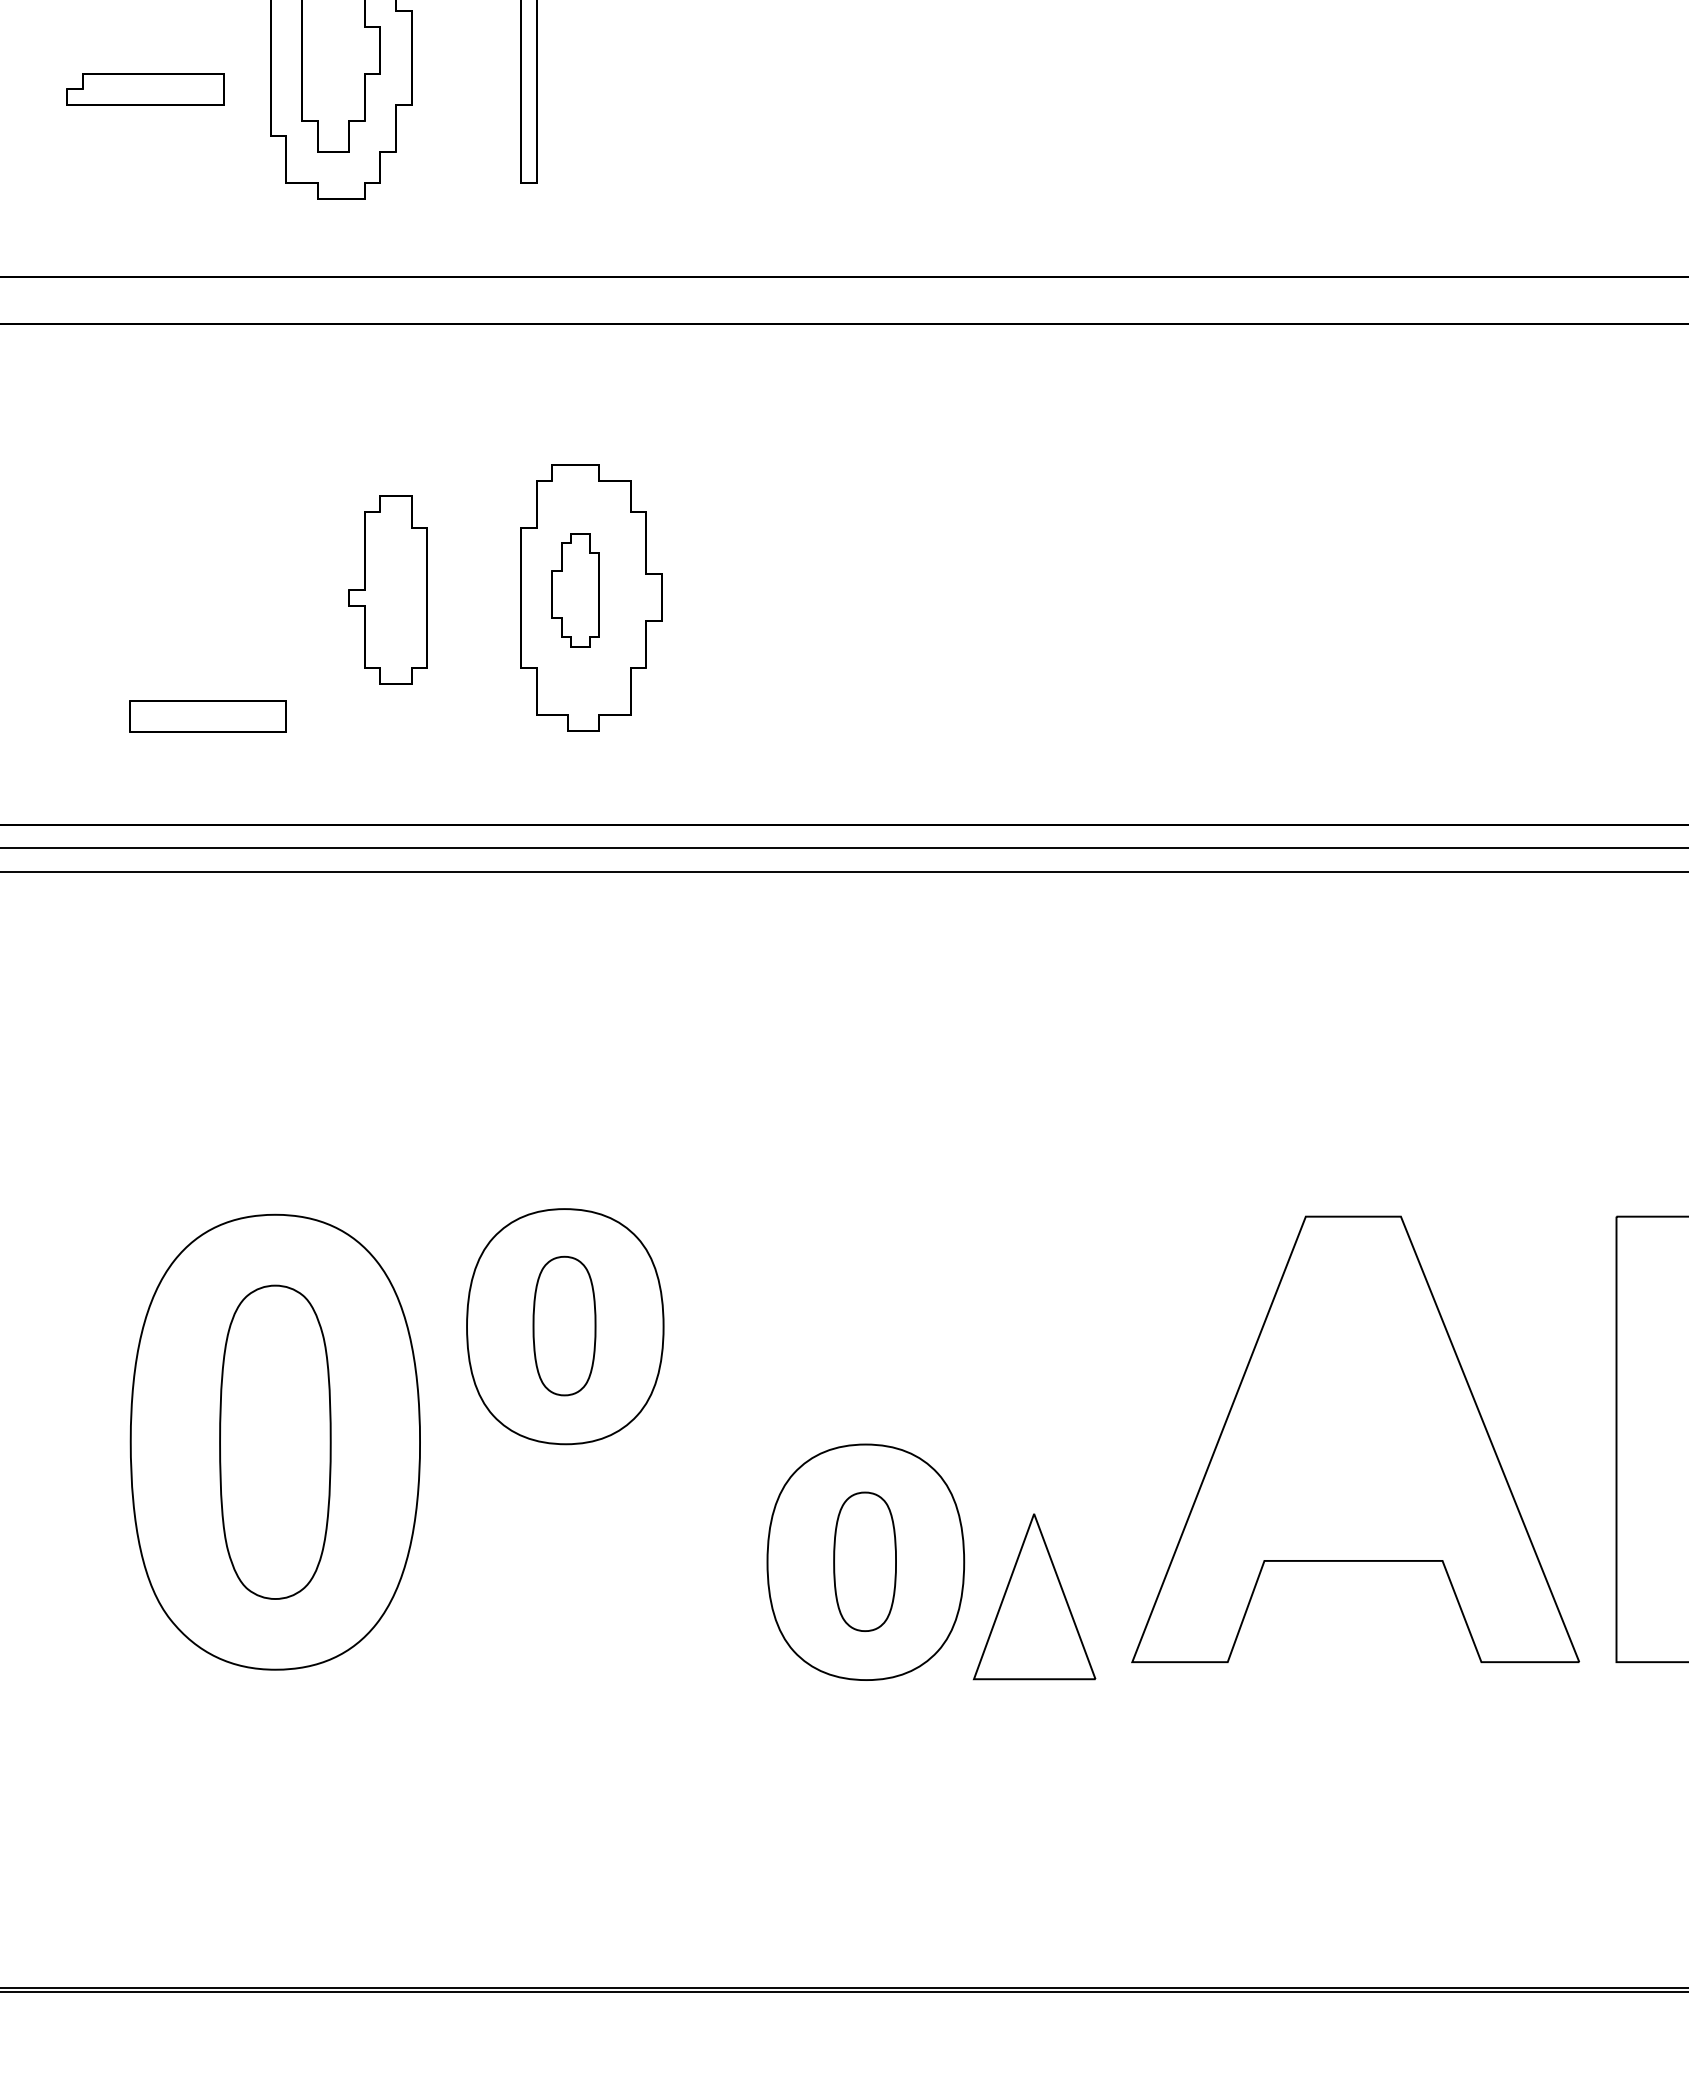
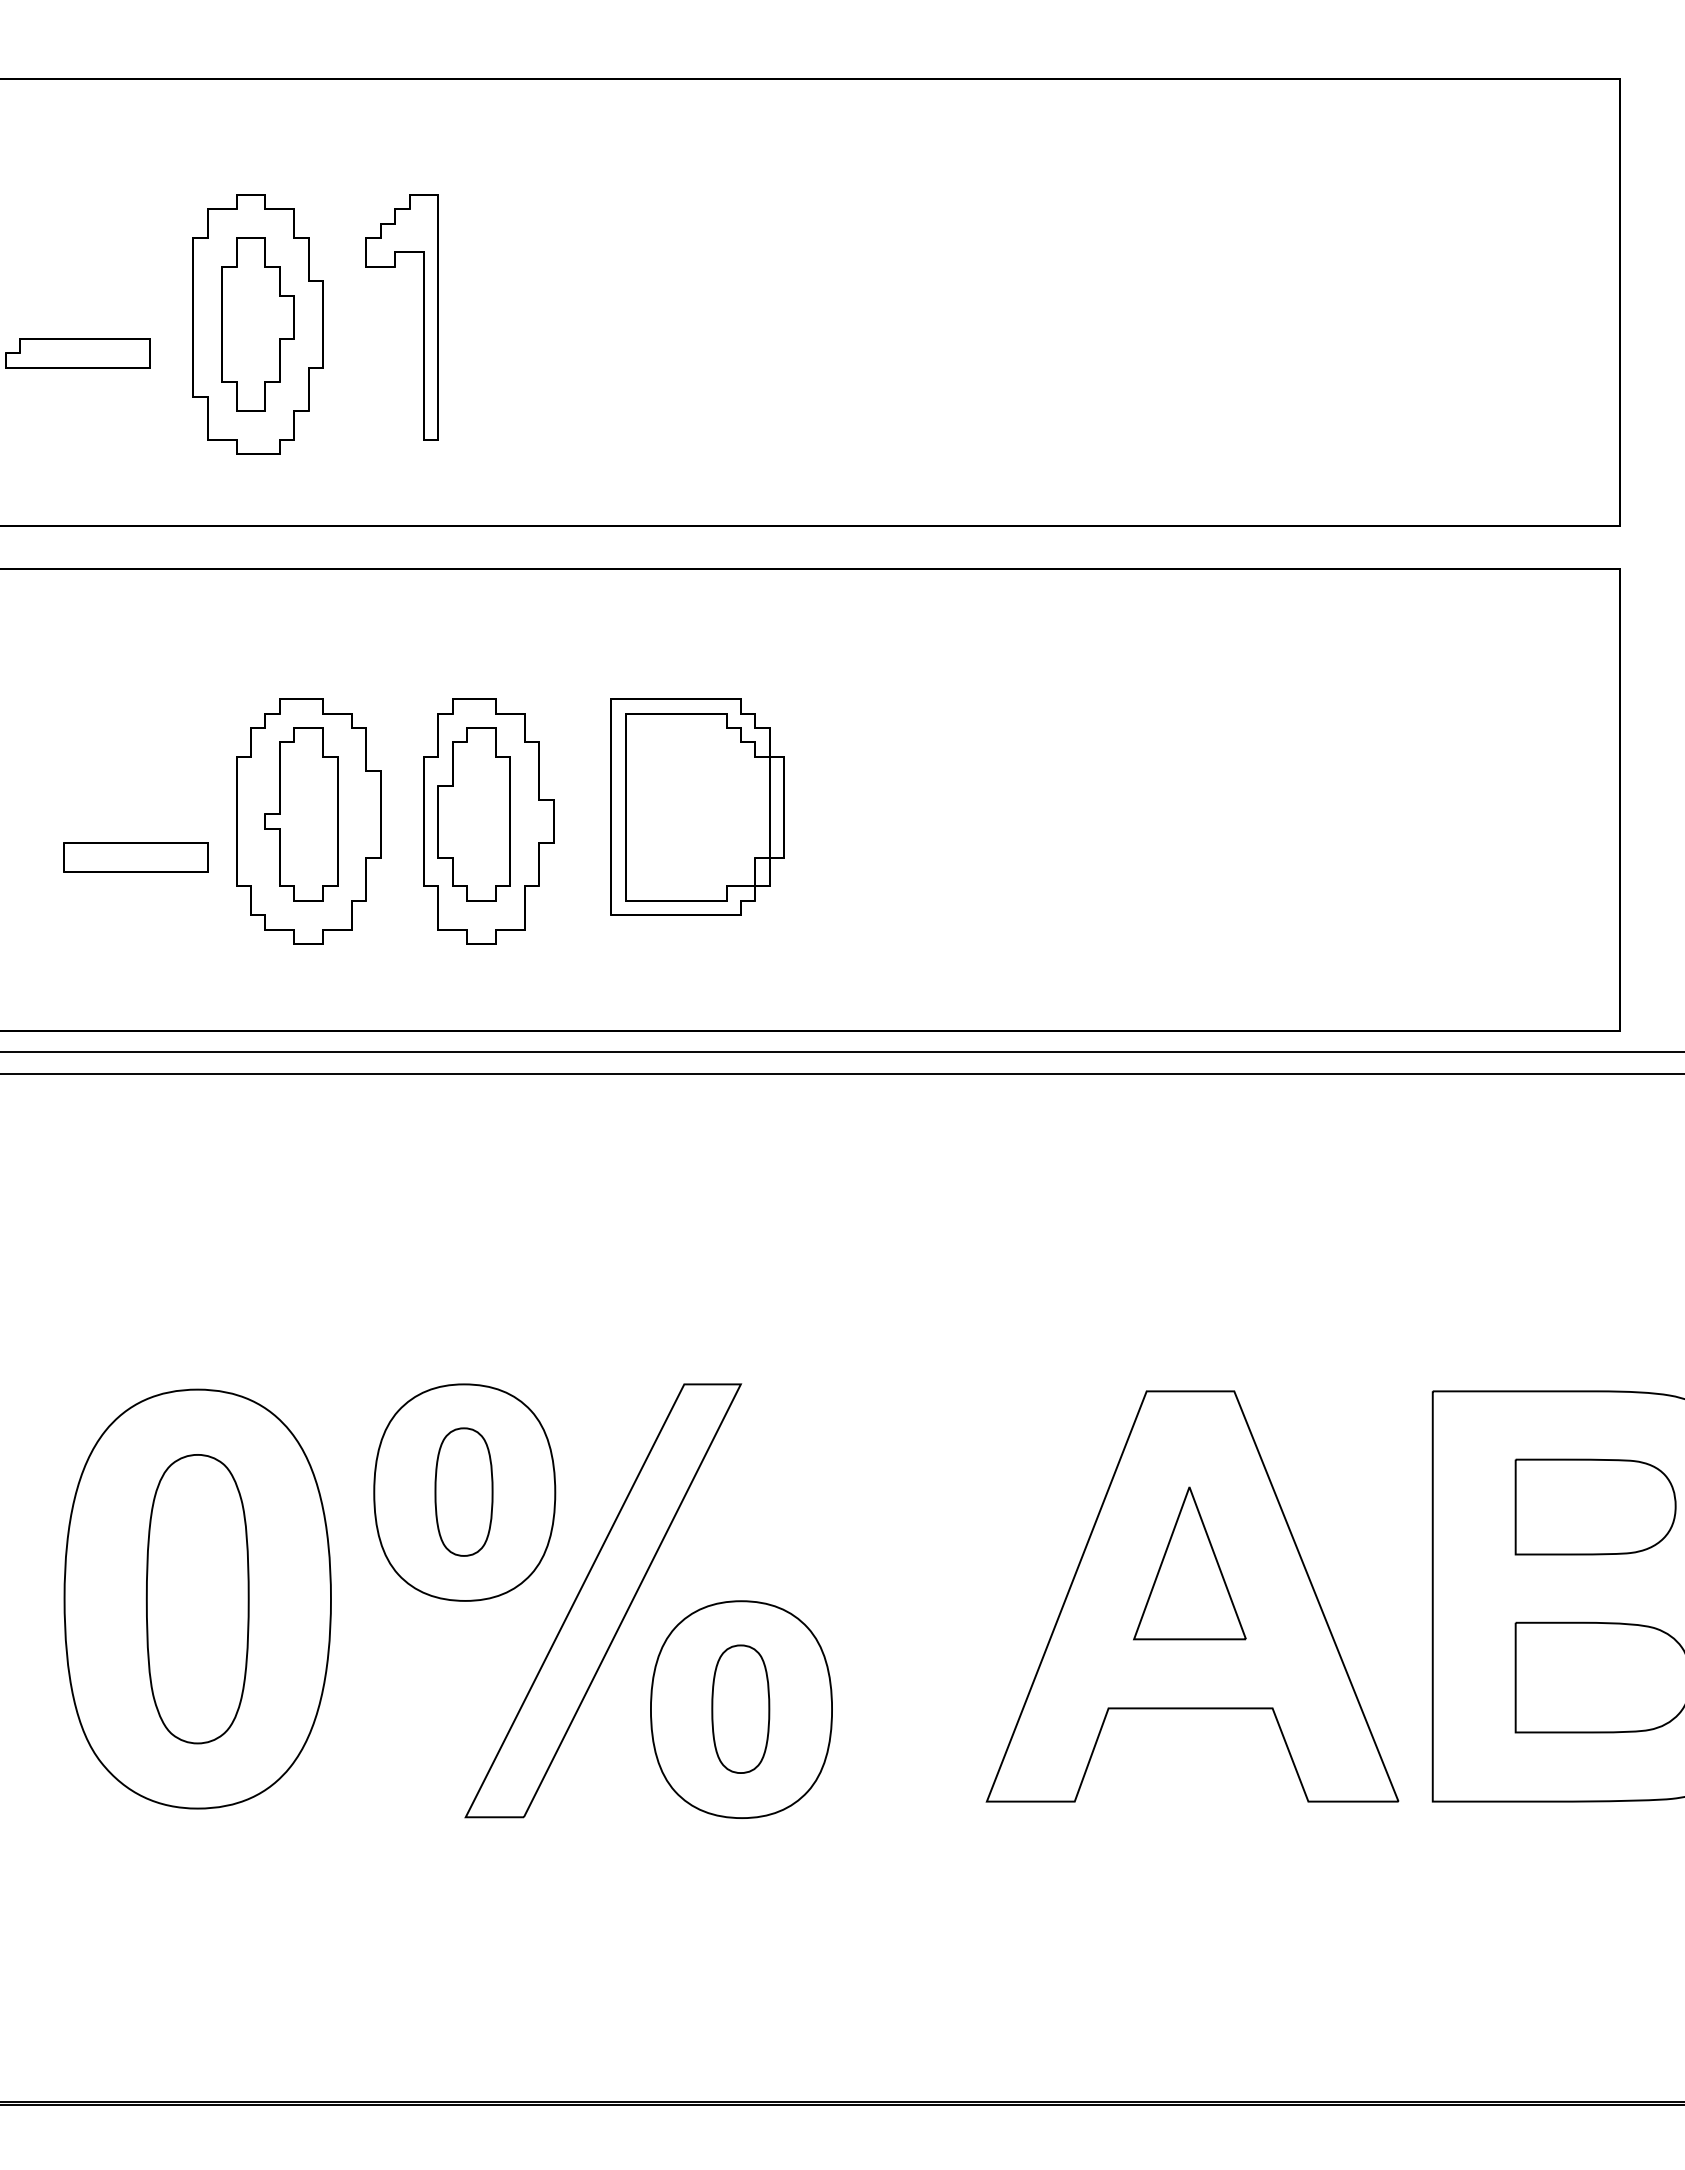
part: (818, 581) -> (697, 806), added
part: (574, 590) -> (473, 814), size x1.67
part: (395, 597) -> (308, 821), added
part: (207, 716) -> (135, 857), moved
part: (715, 1443) -> (603, 1600), added
part: (1034, 1596) -> (1189, 1563), moved

